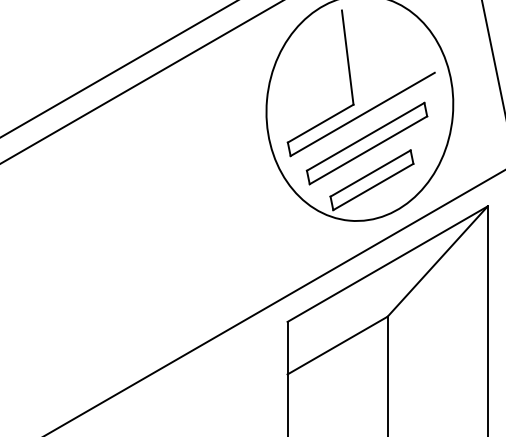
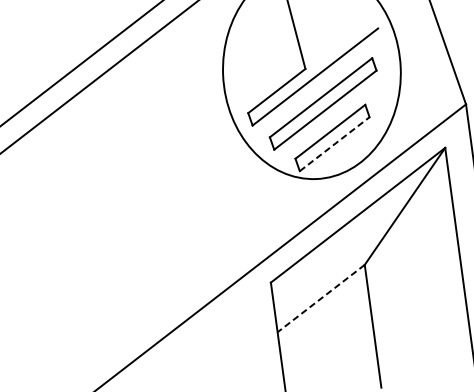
line: (373, 186) -> (334, 143), solid -> dashed
line: (337, 345) -> (321, 298), solid -> dashed

